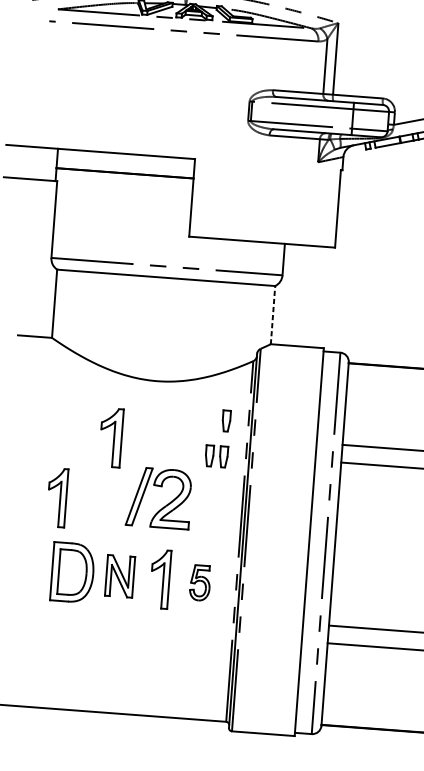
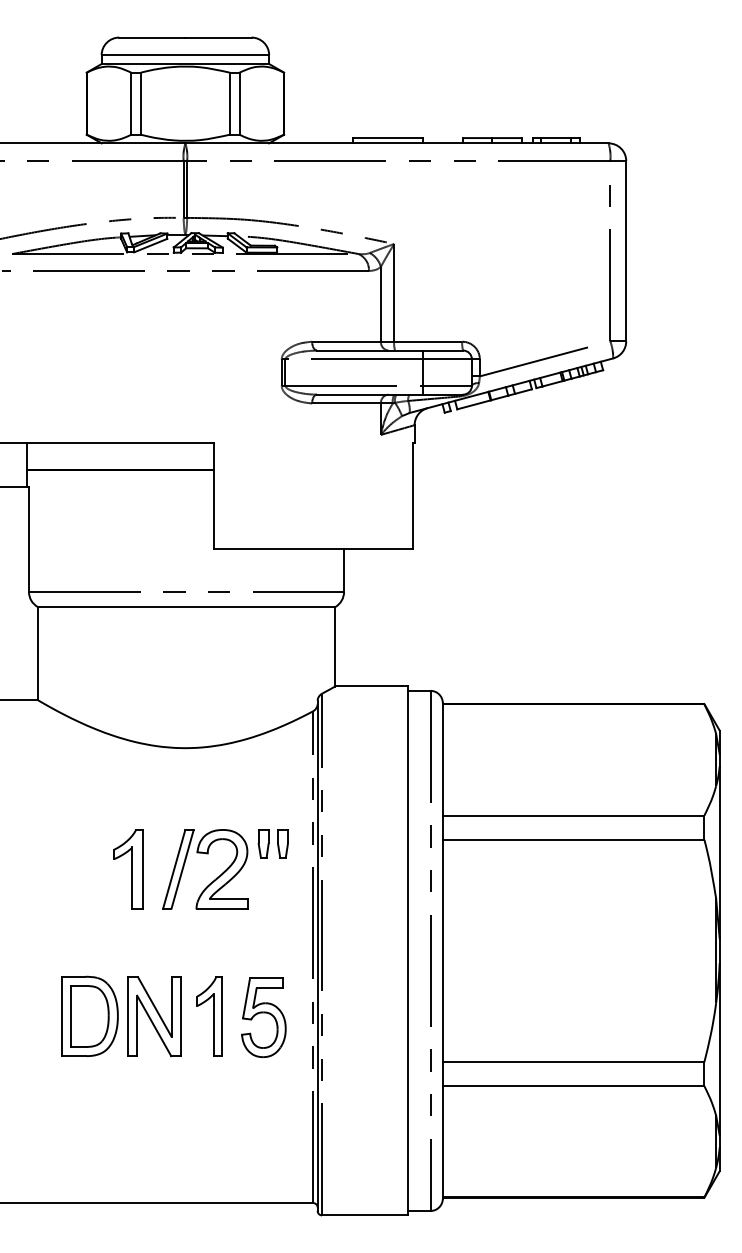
line: (273, 314) -> (335, 646), dashed -> solid
part: (226, 420) -> (282, 794), removed
part: (111, 437) -> (128, 869), moved
part: (57, 497) -> (61, 916), removed
part: (165, 505) -> (215, 878), moved
part: (120, 576) -> (154, 1016), size x1.43
part: (199, 583) -> (263, 1017), size x1.67

